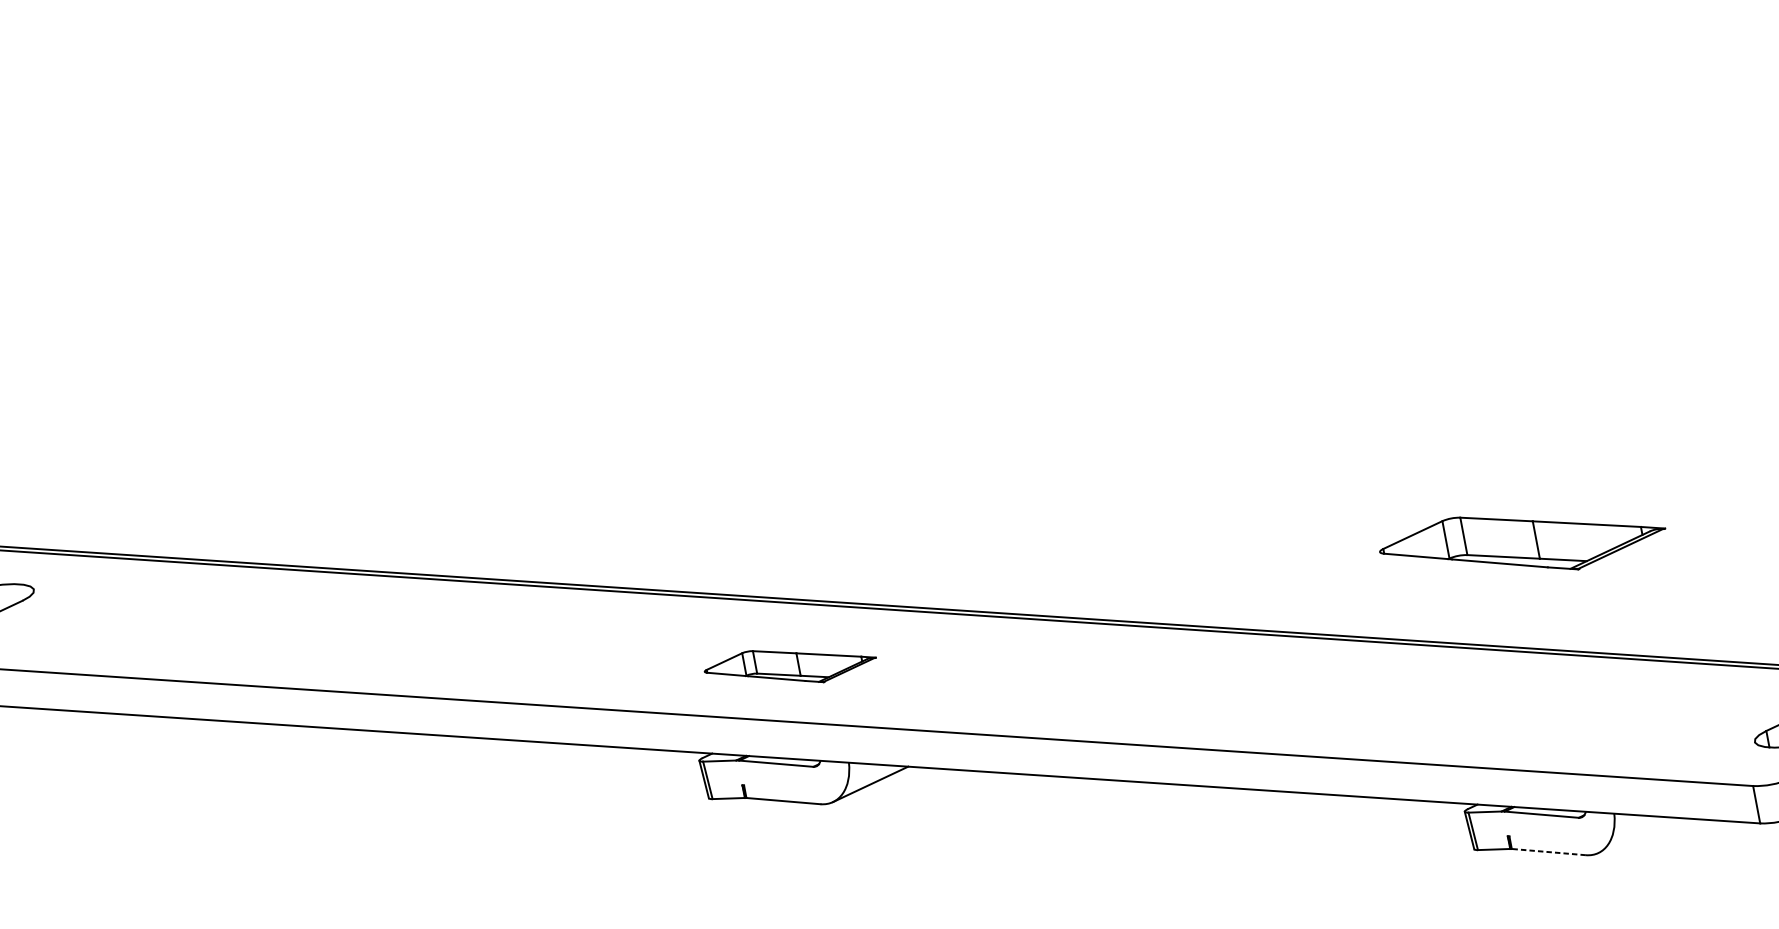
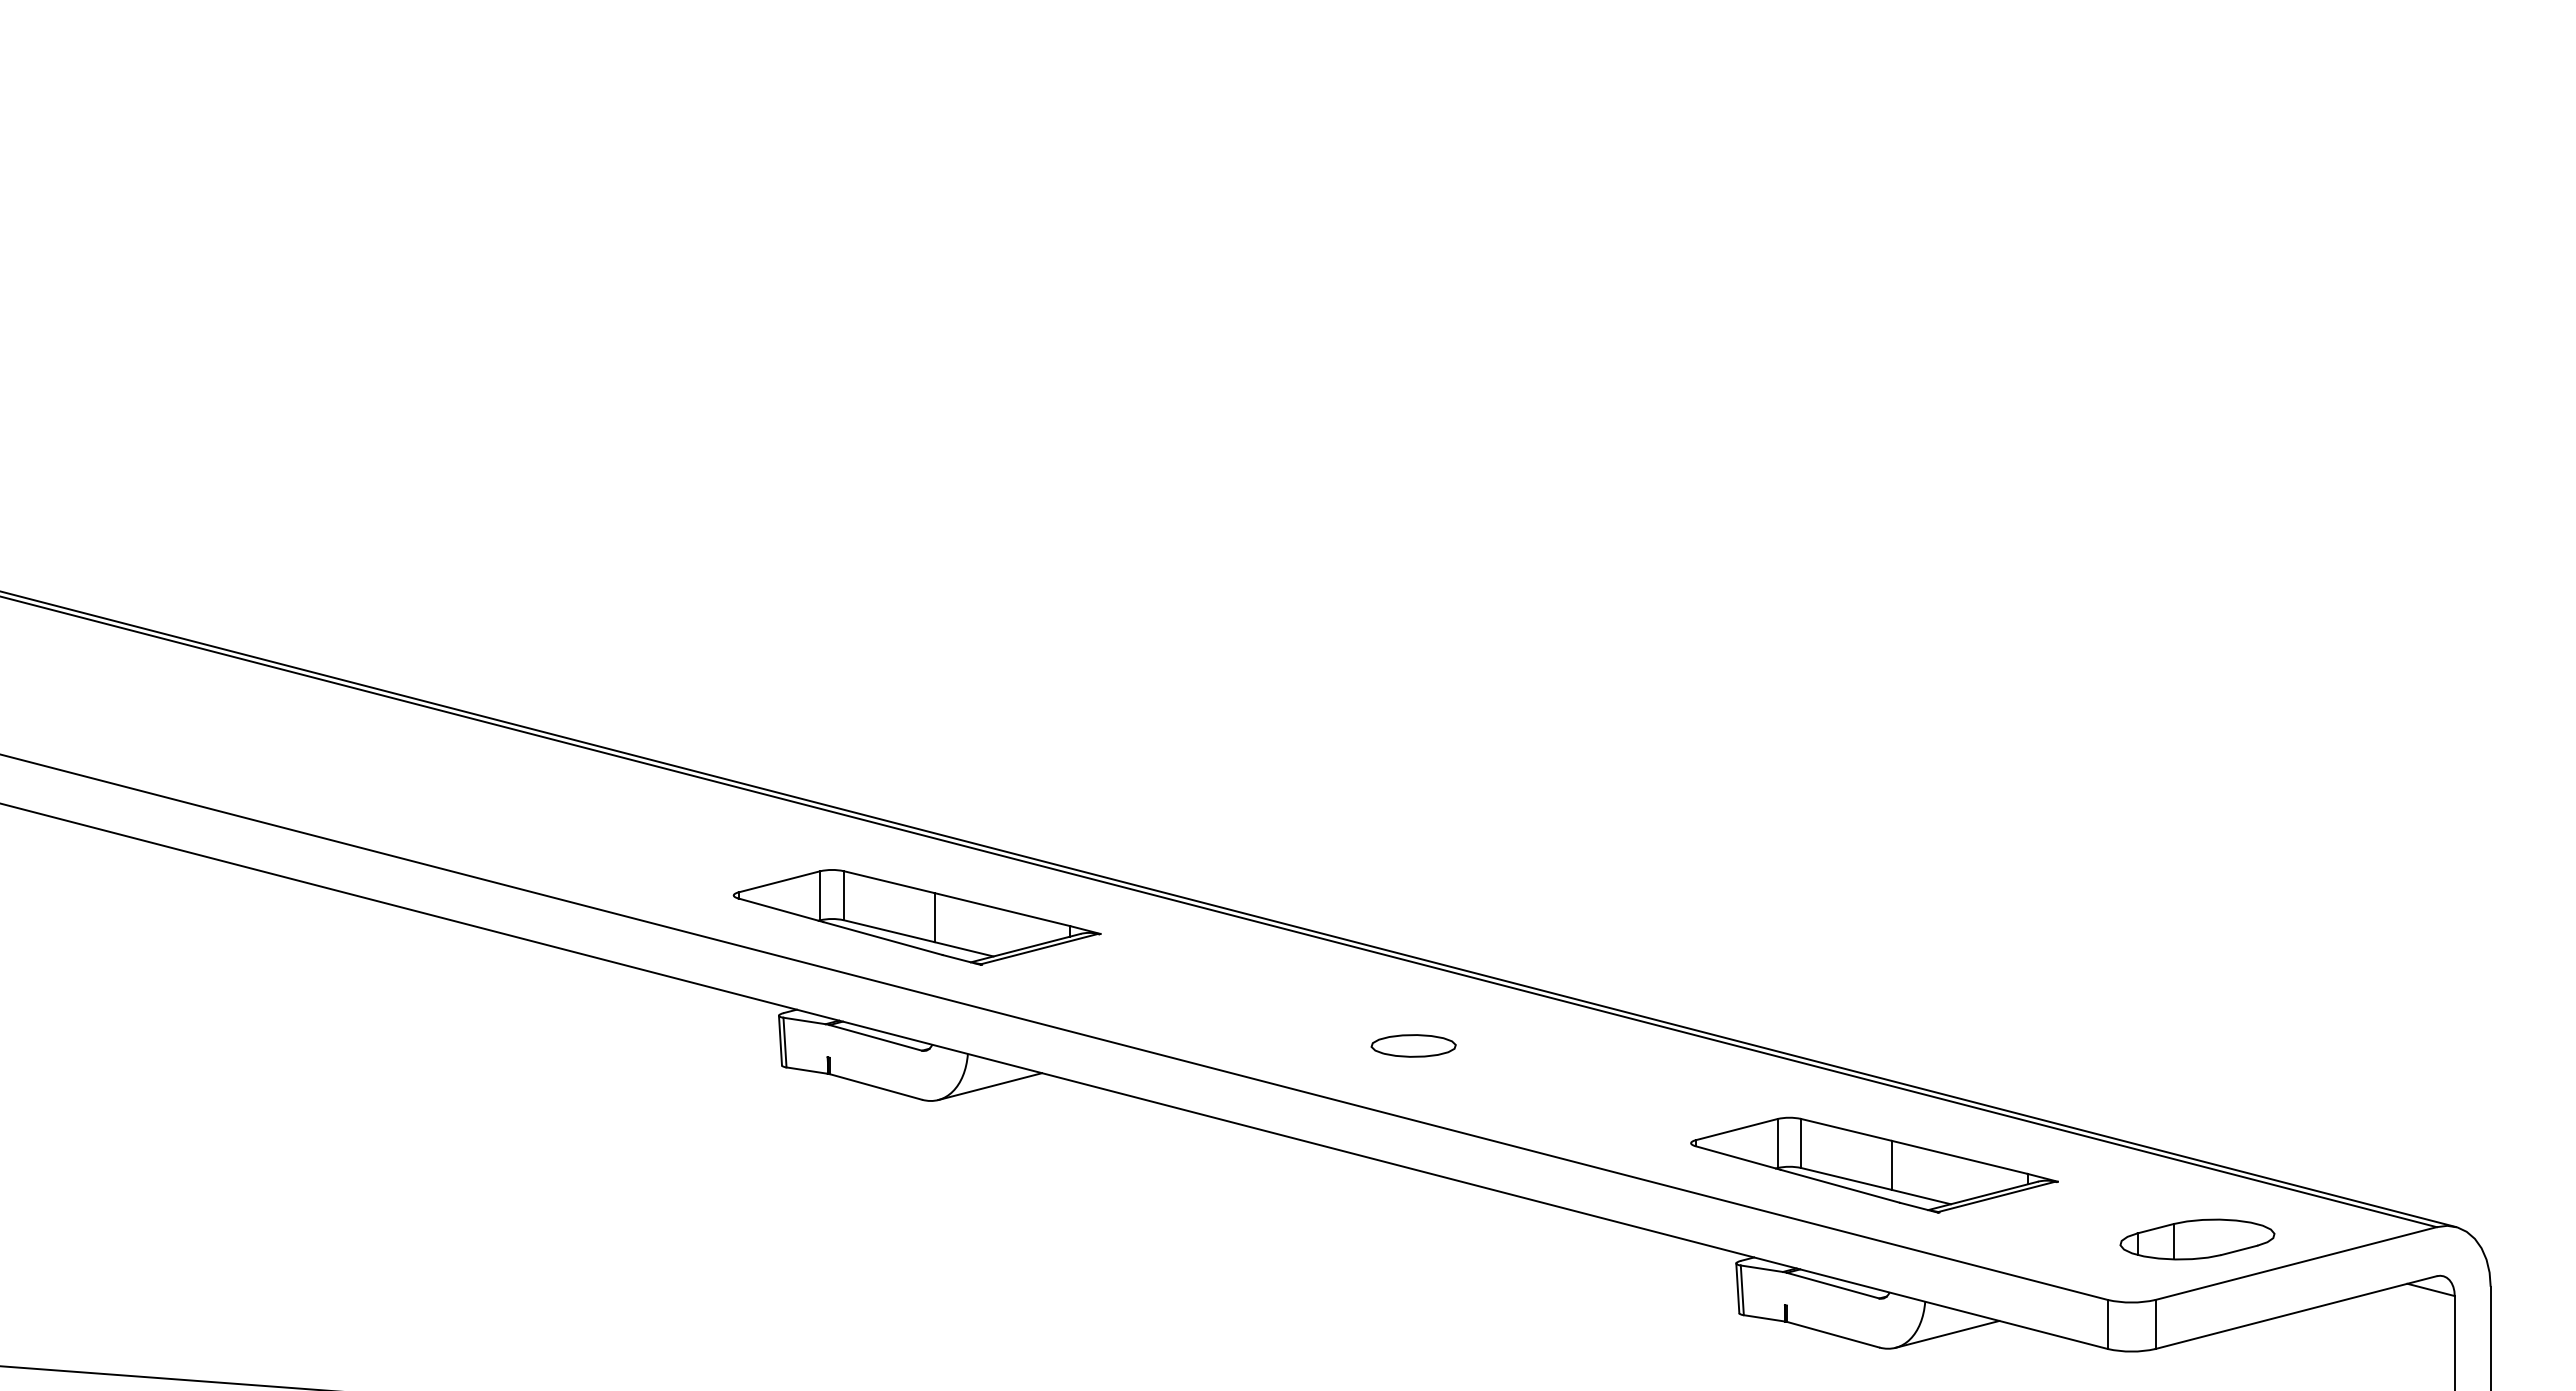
part: (1522, 541) -> (1874, 1164), moved
part: (790, 666) -> (916, 917), size x1.67
part: (1187, 692) -> (1413, 1045), added
line: (1635, 834) -> (1947, 1333), added
line: (1549, 851) -> (1833, 1334), dashed -> solid

